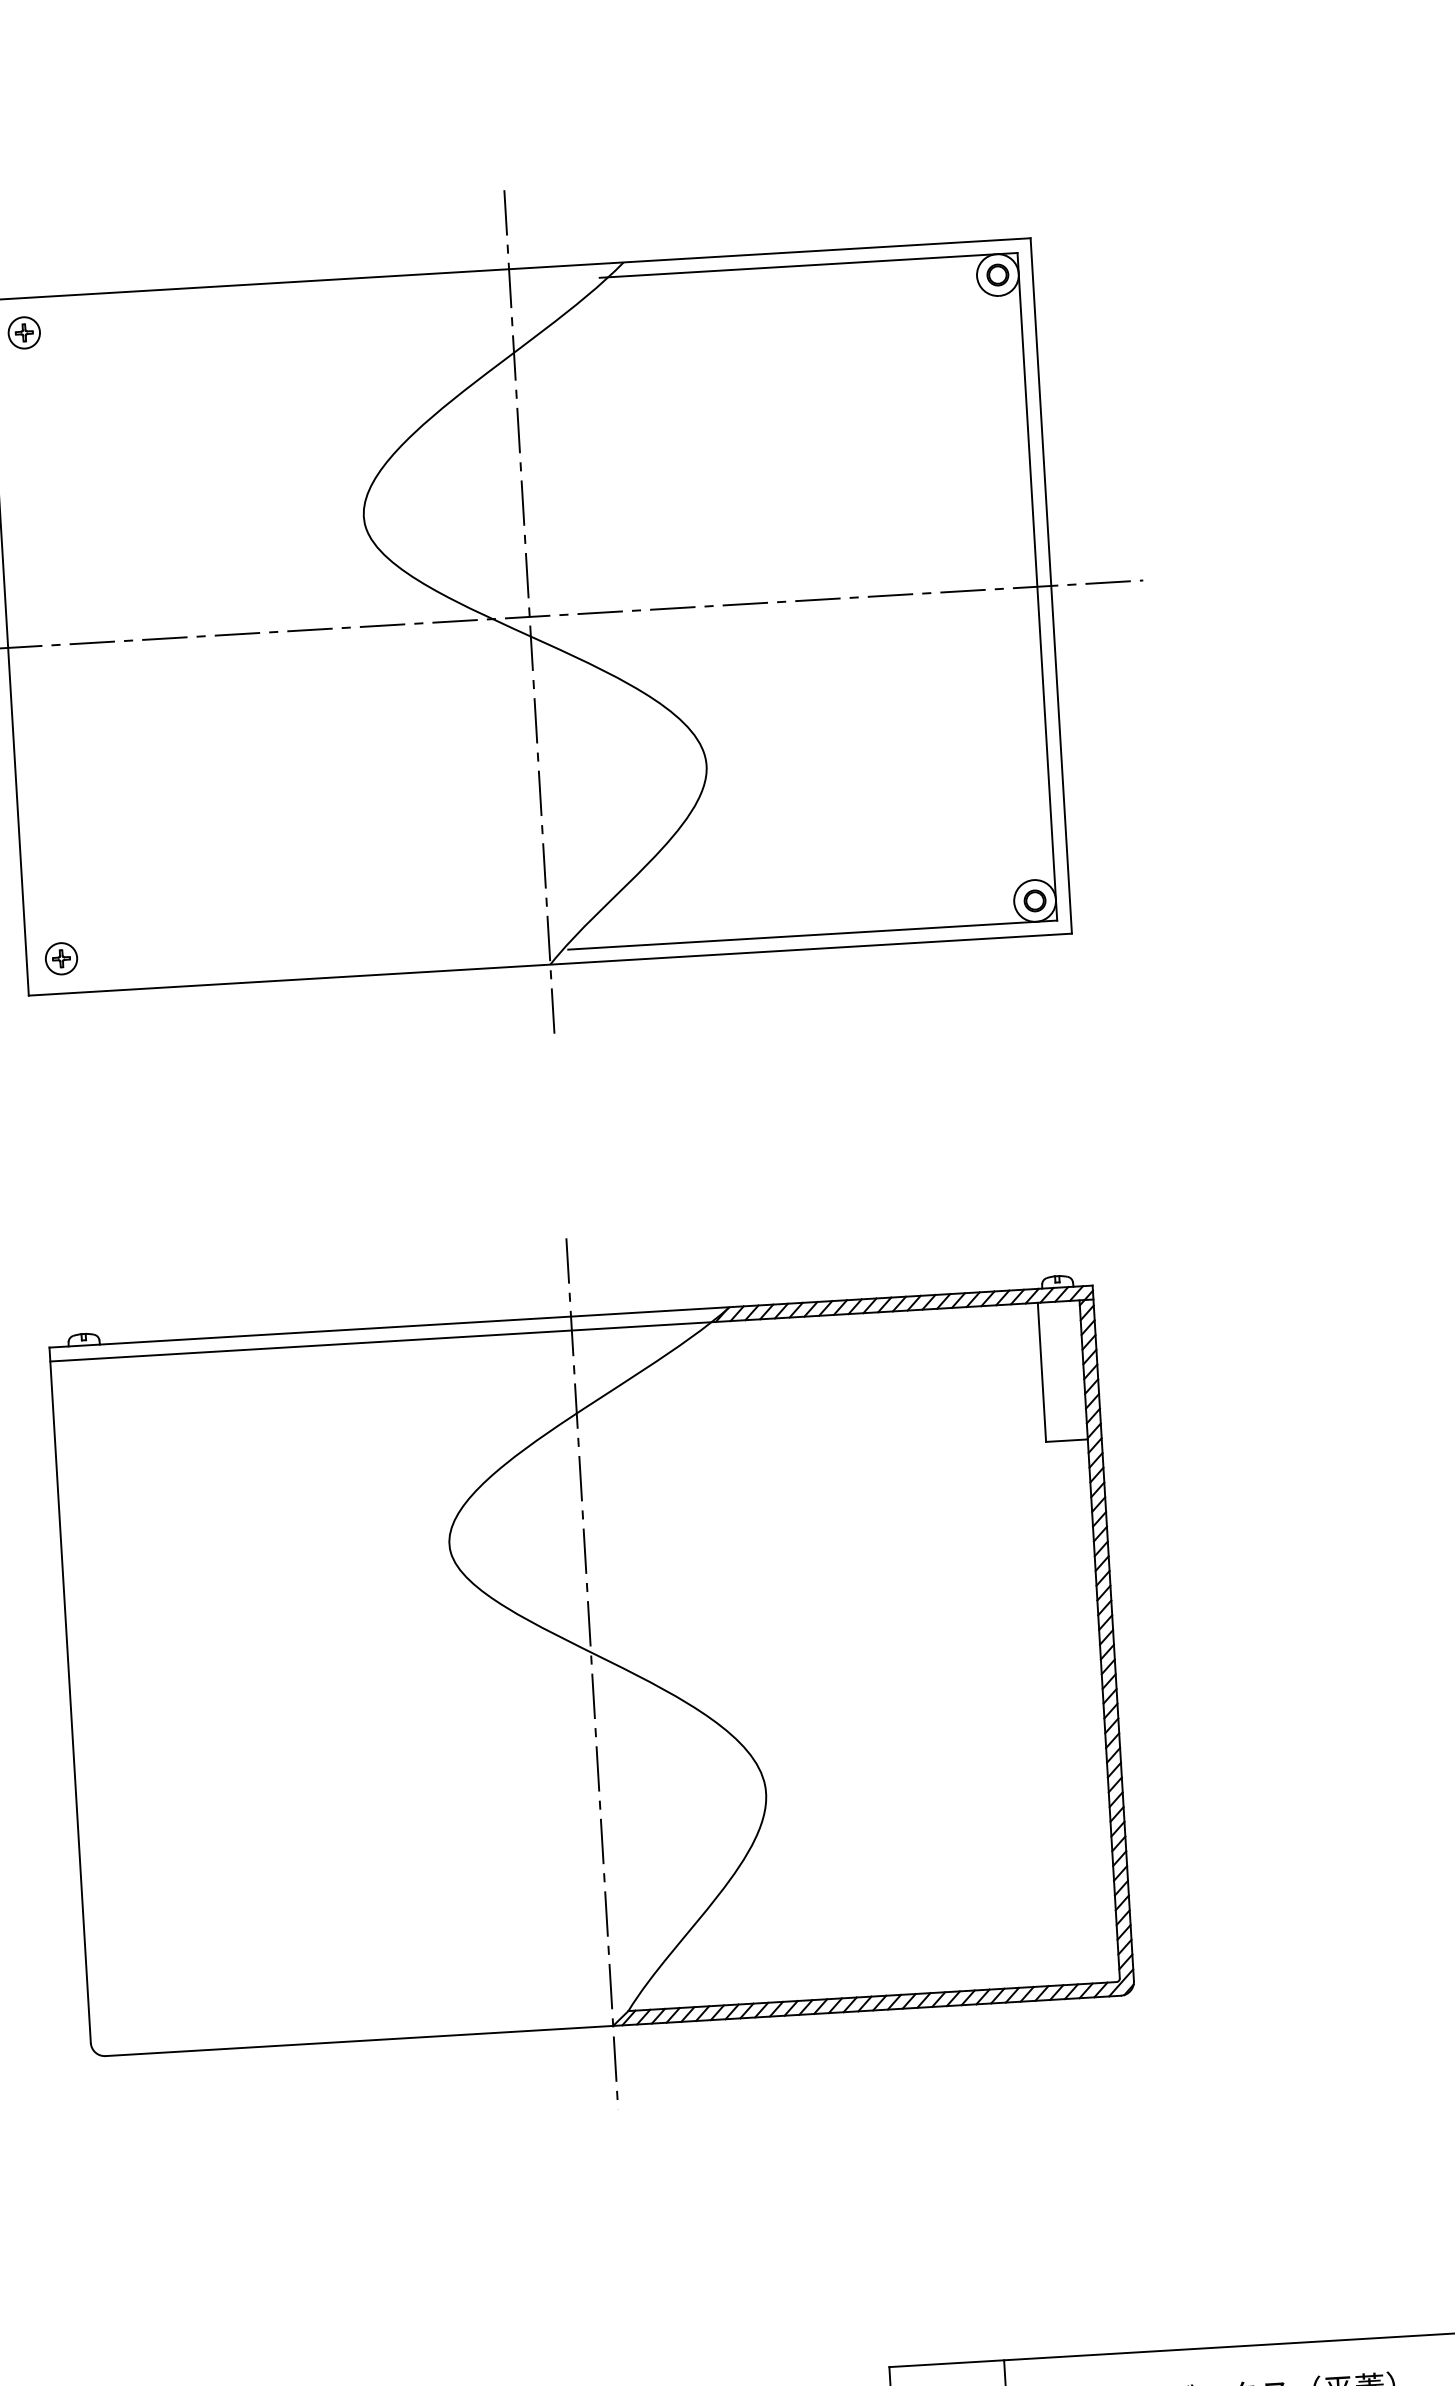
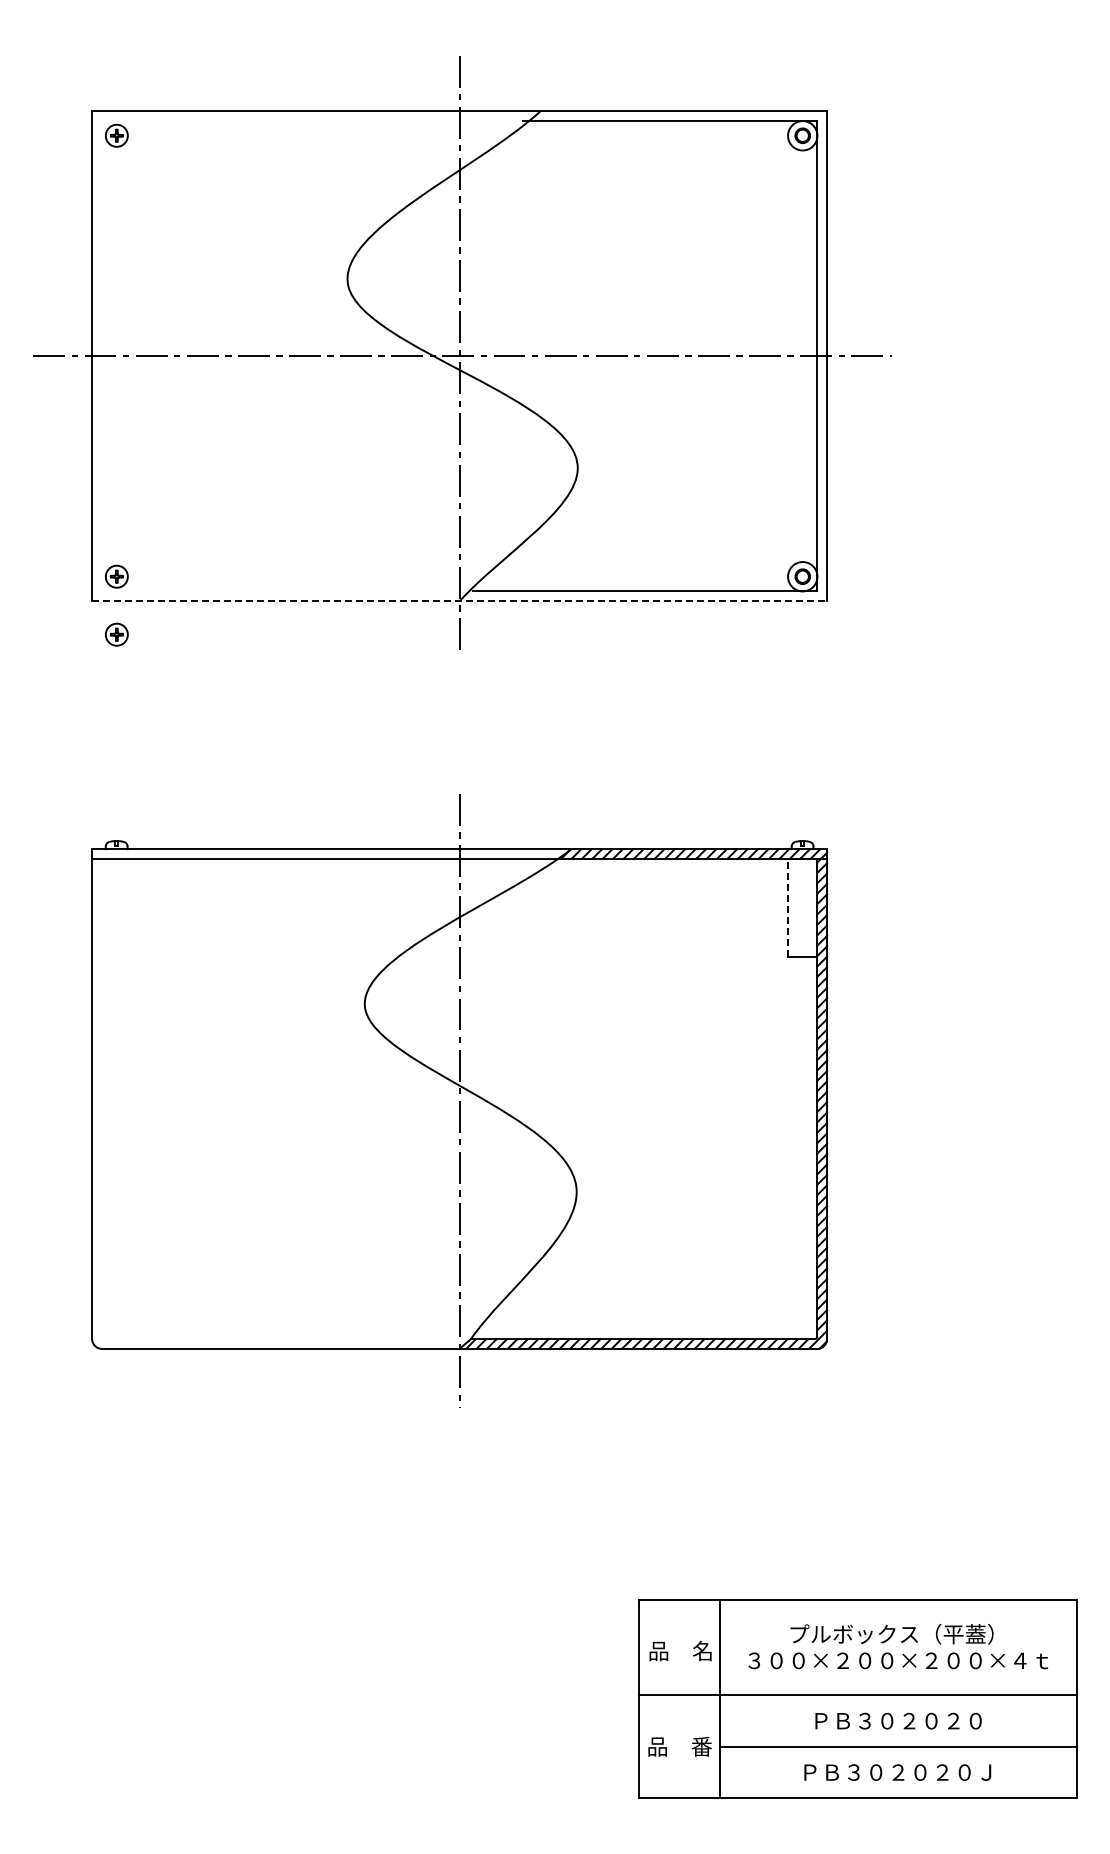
line: (551, 964) -> (460, 601), solid -> dashed
part: (65, 1040) -> (116, 634), added
line: (1041, 1371) -> (787, 907), solid -> dashed

